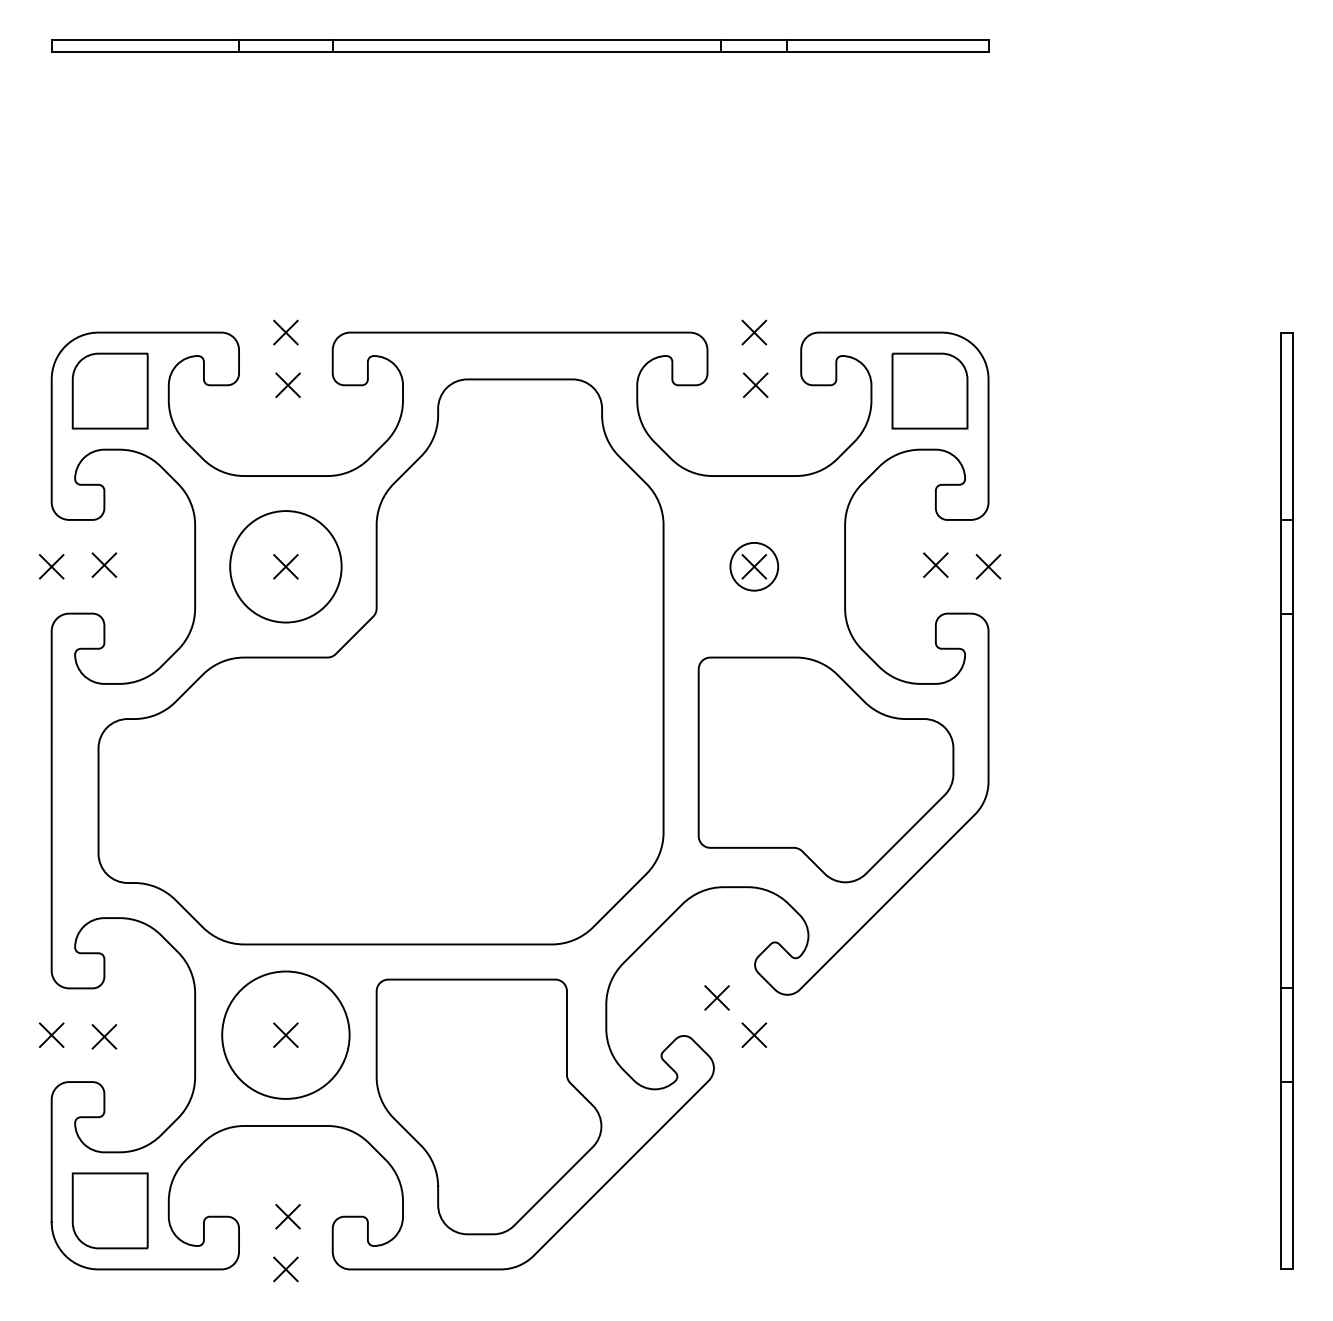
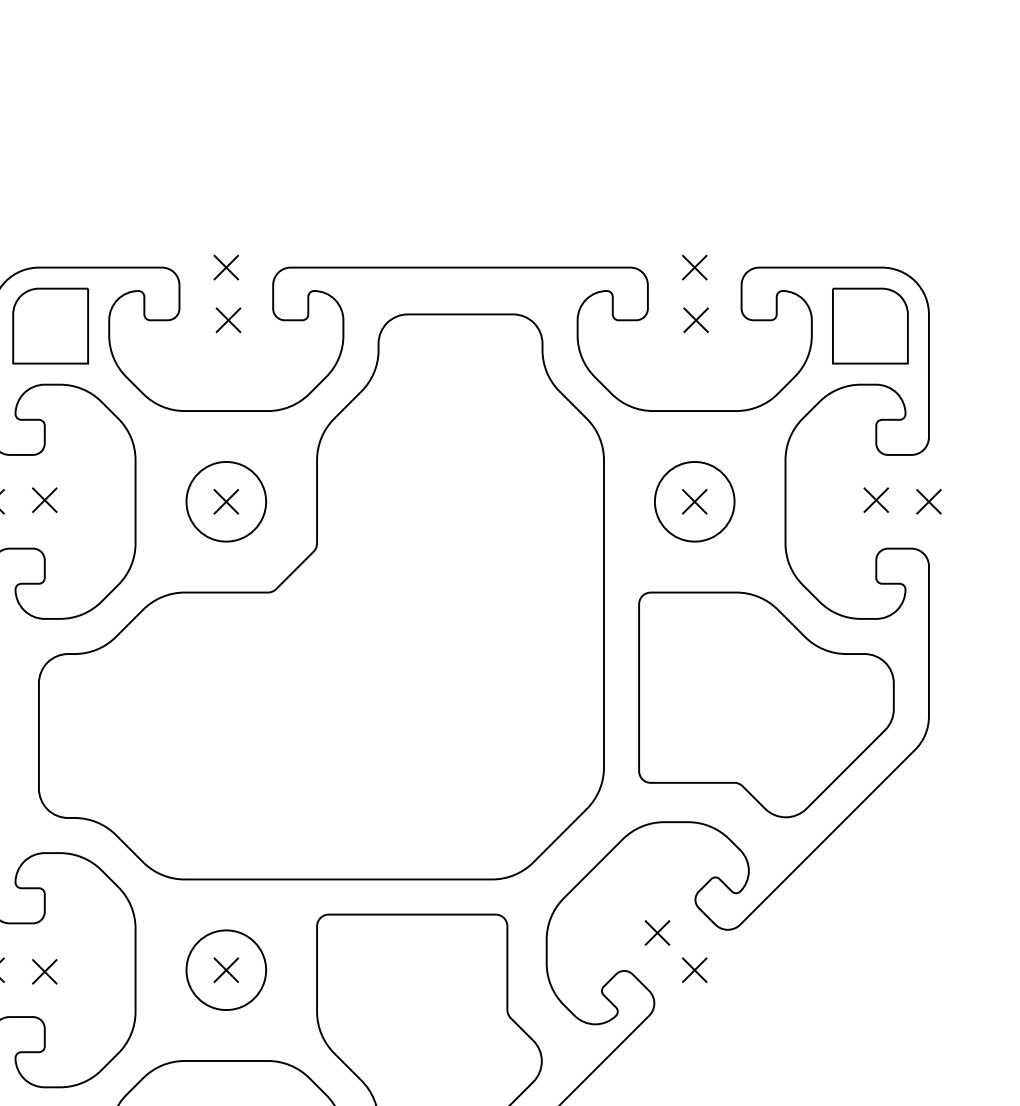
circle: (285, 566) -> (225, 501), size x0.71
circle: (754, 566) -> (694, 501), size x1.67
circle: (285, 1035) -> (225, 970), size x0.62

